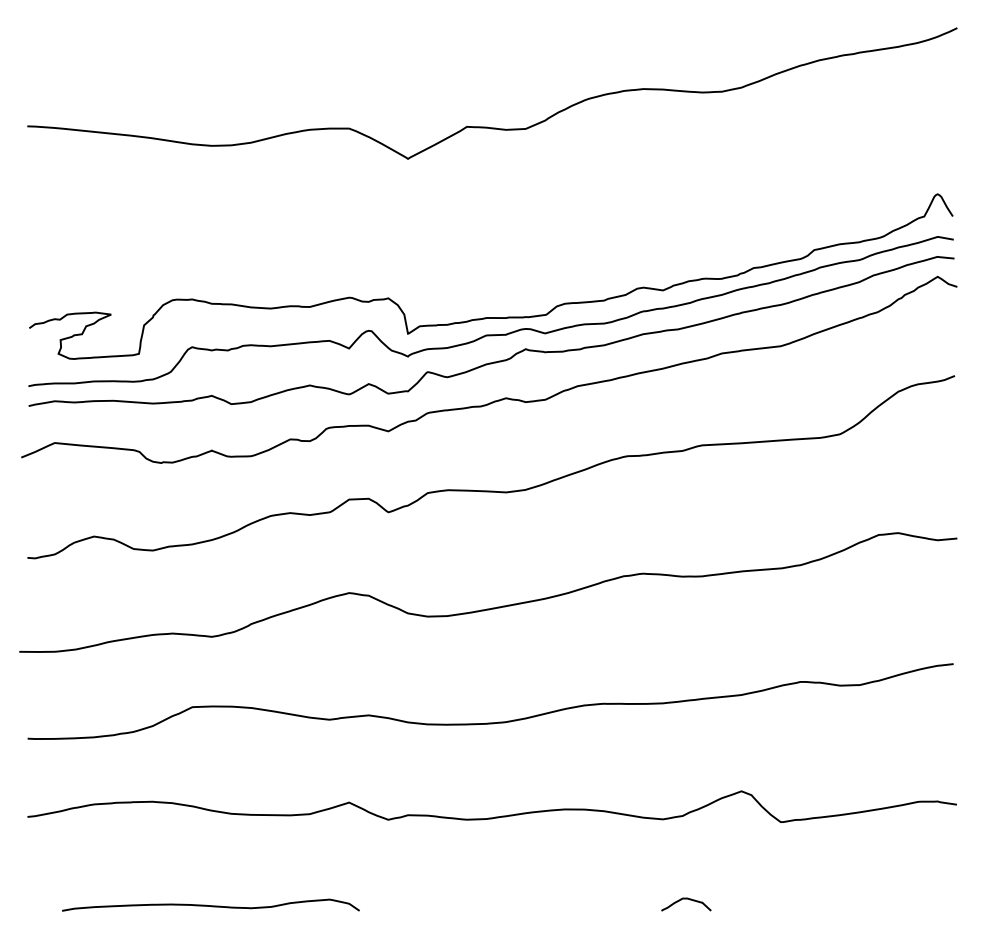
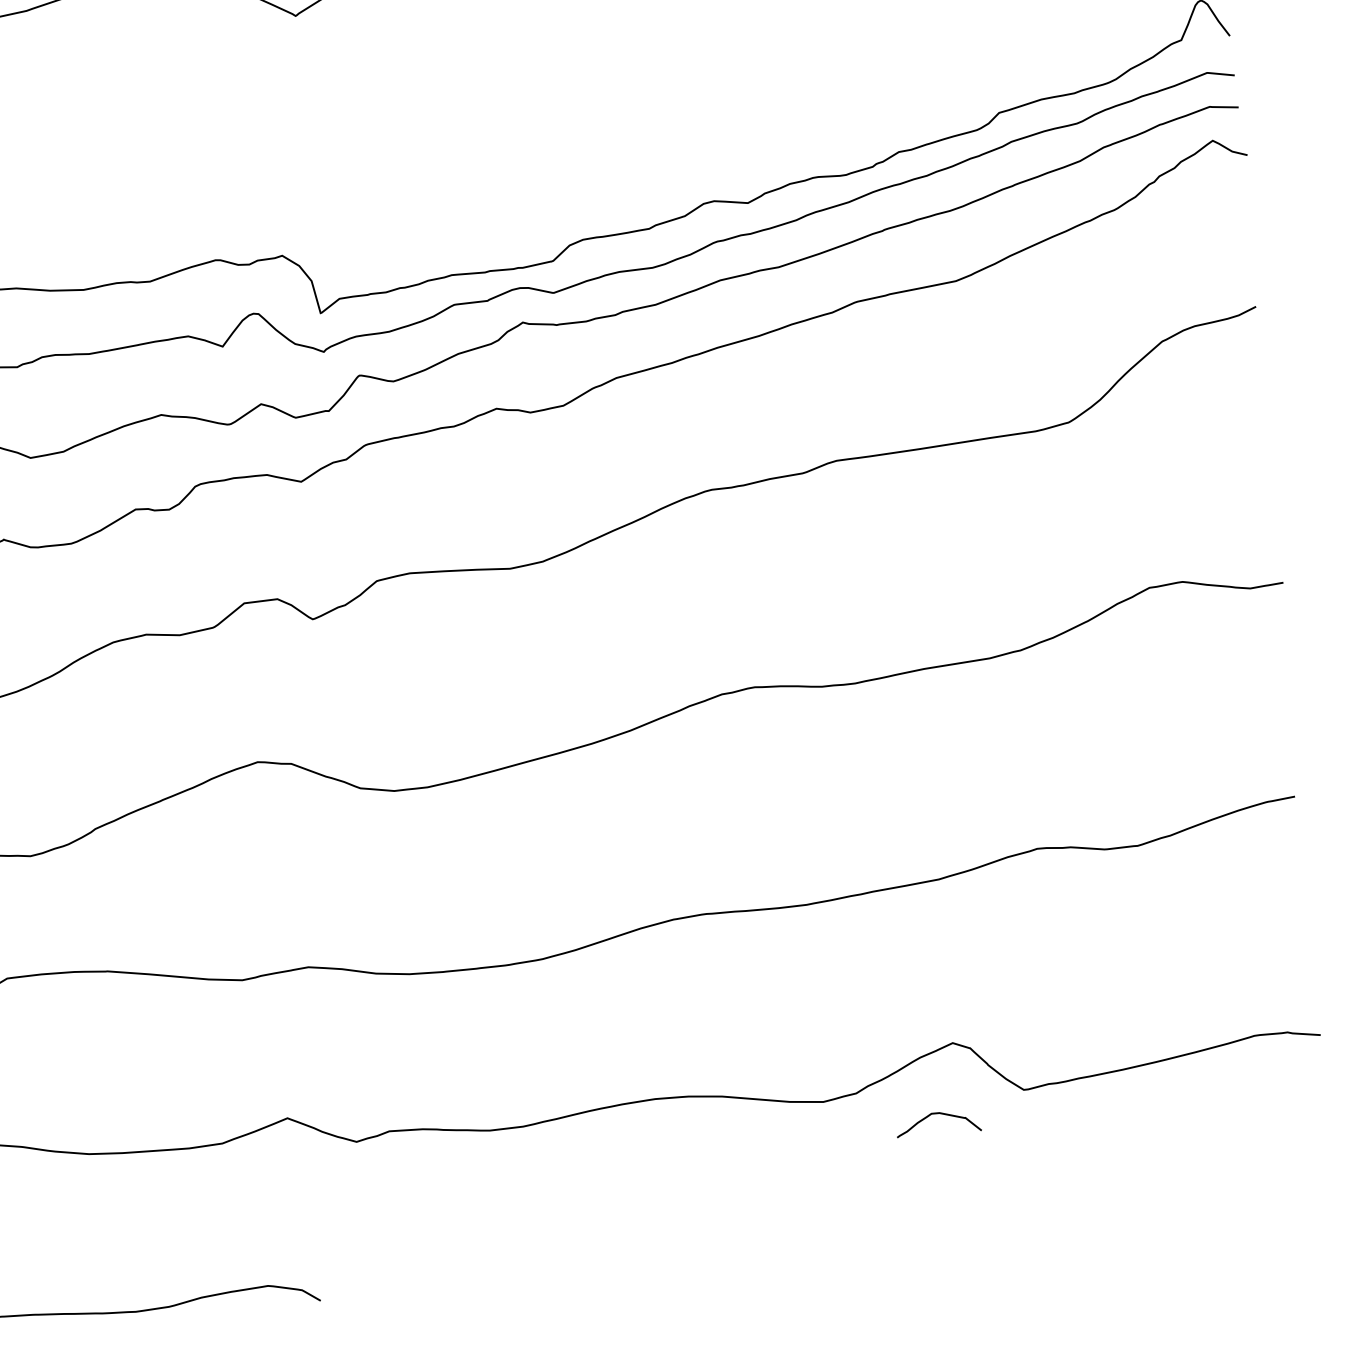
curve: (686, 899) -> (938, 1114), moved

